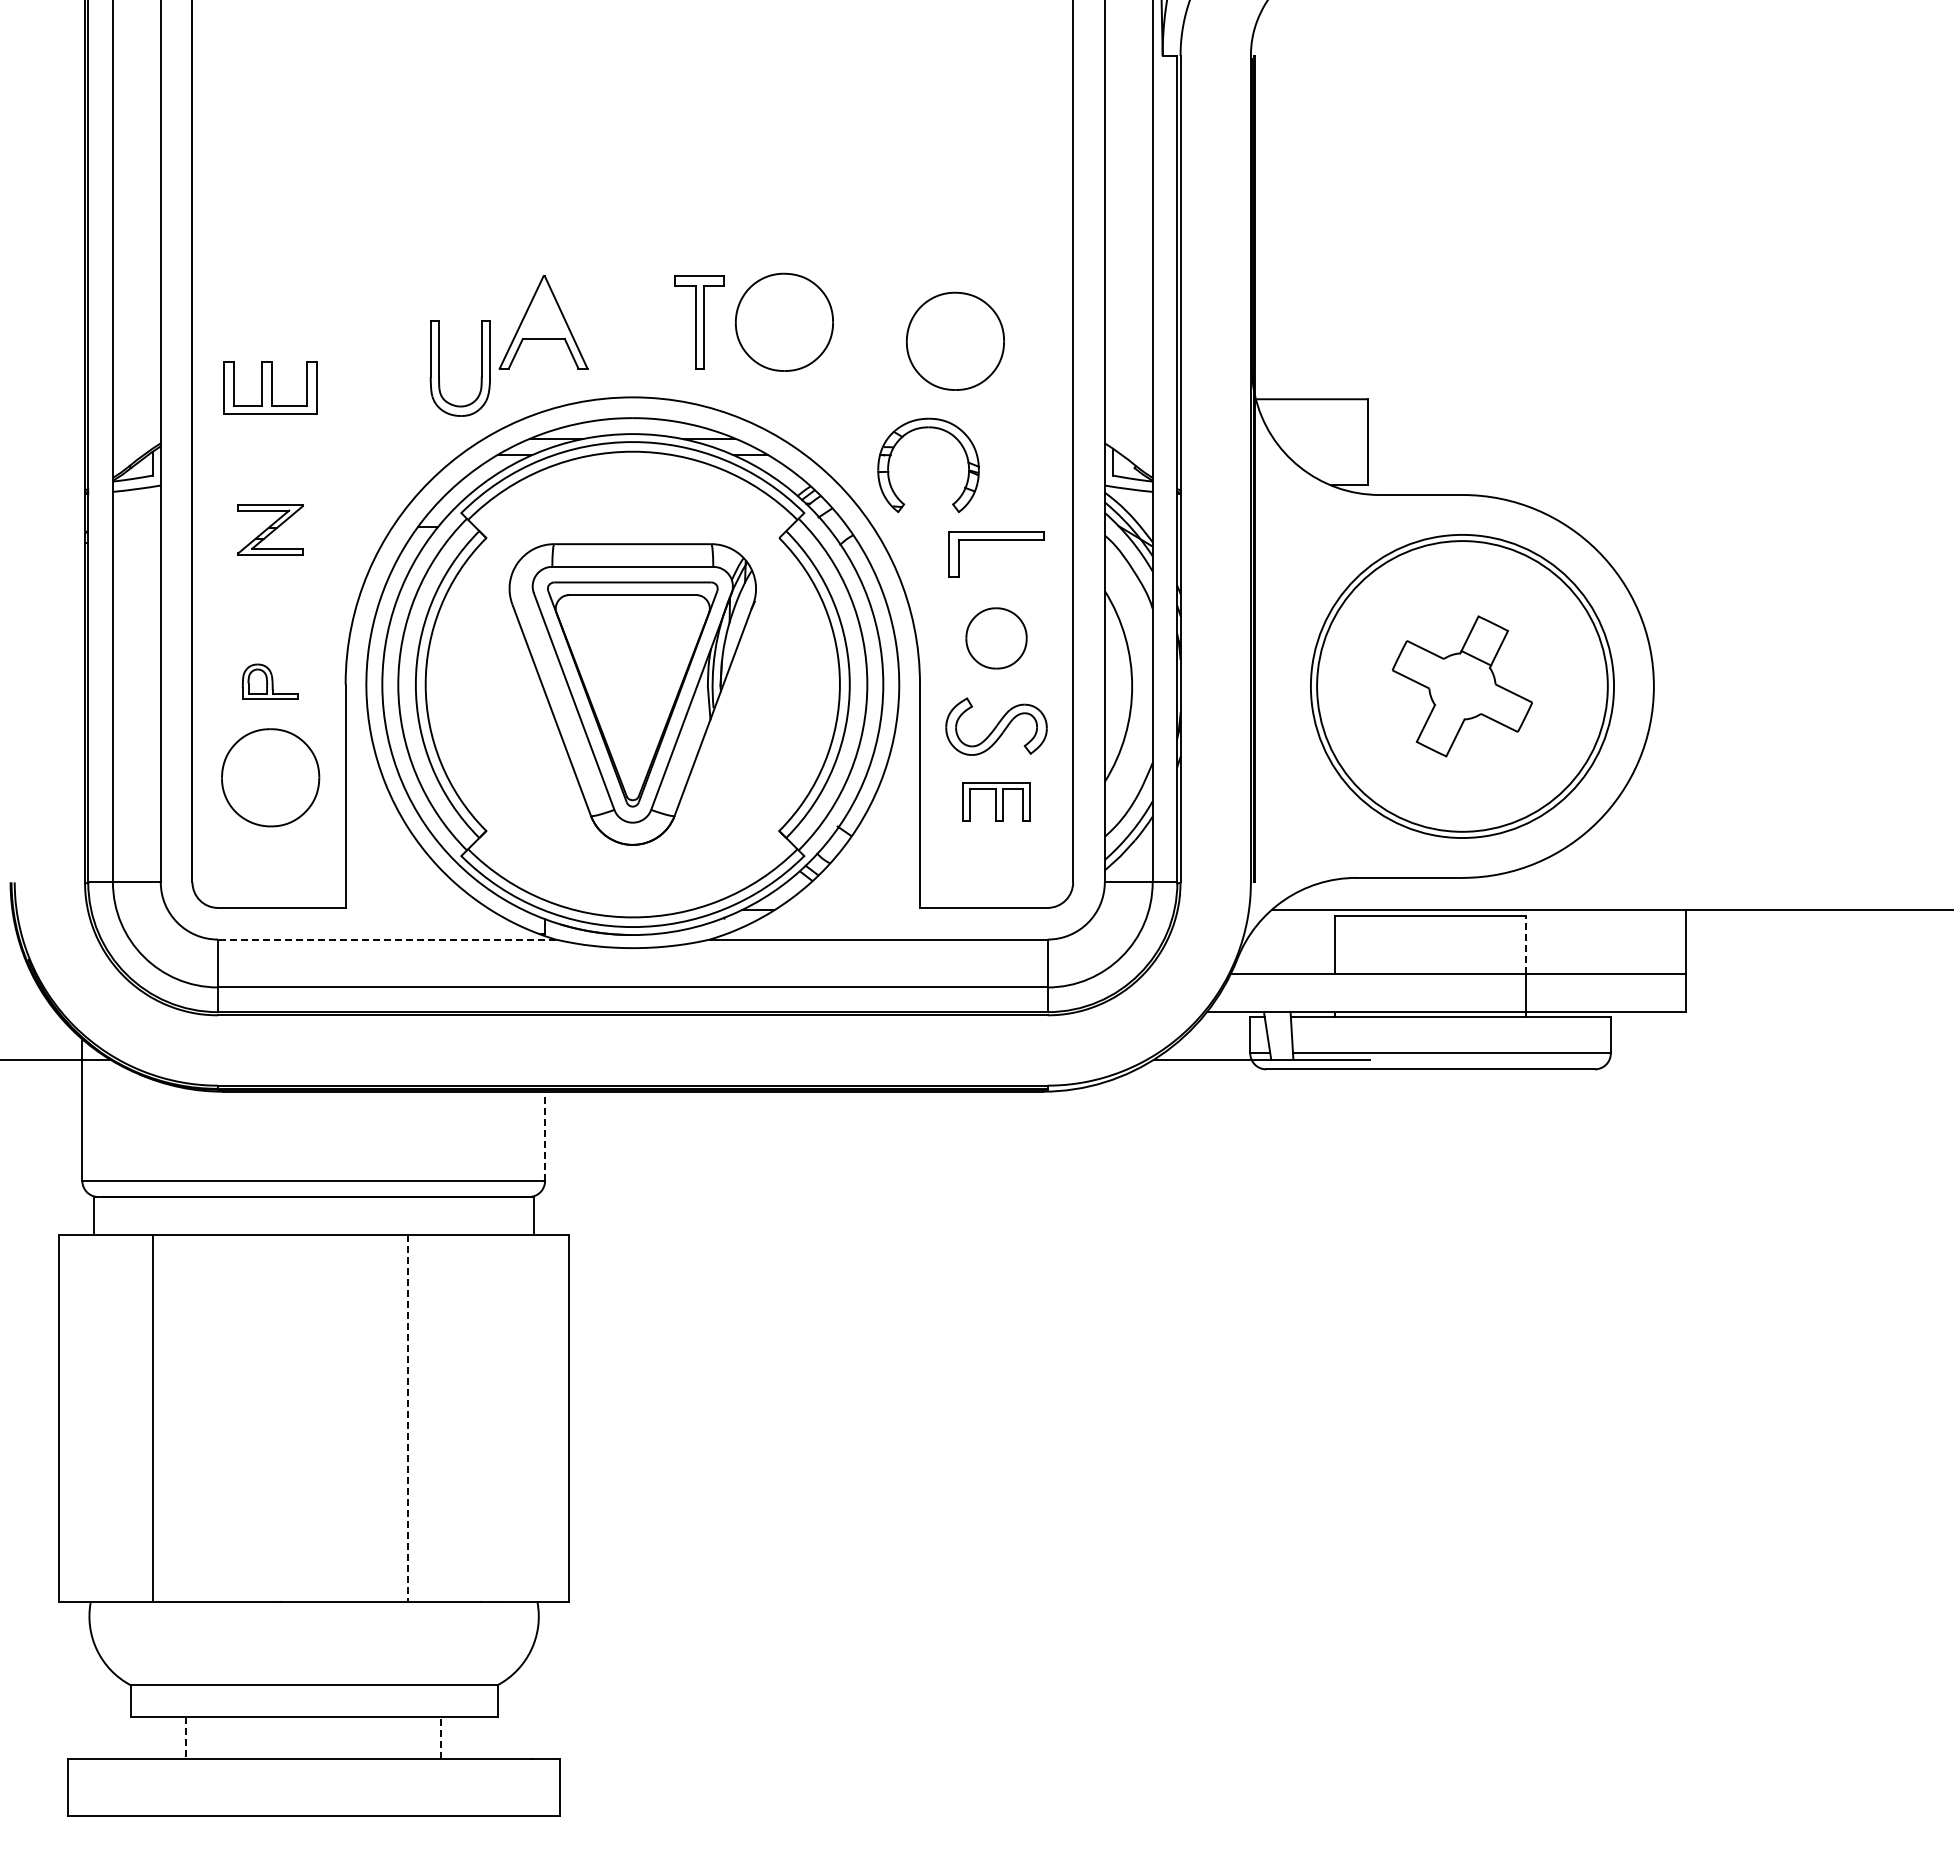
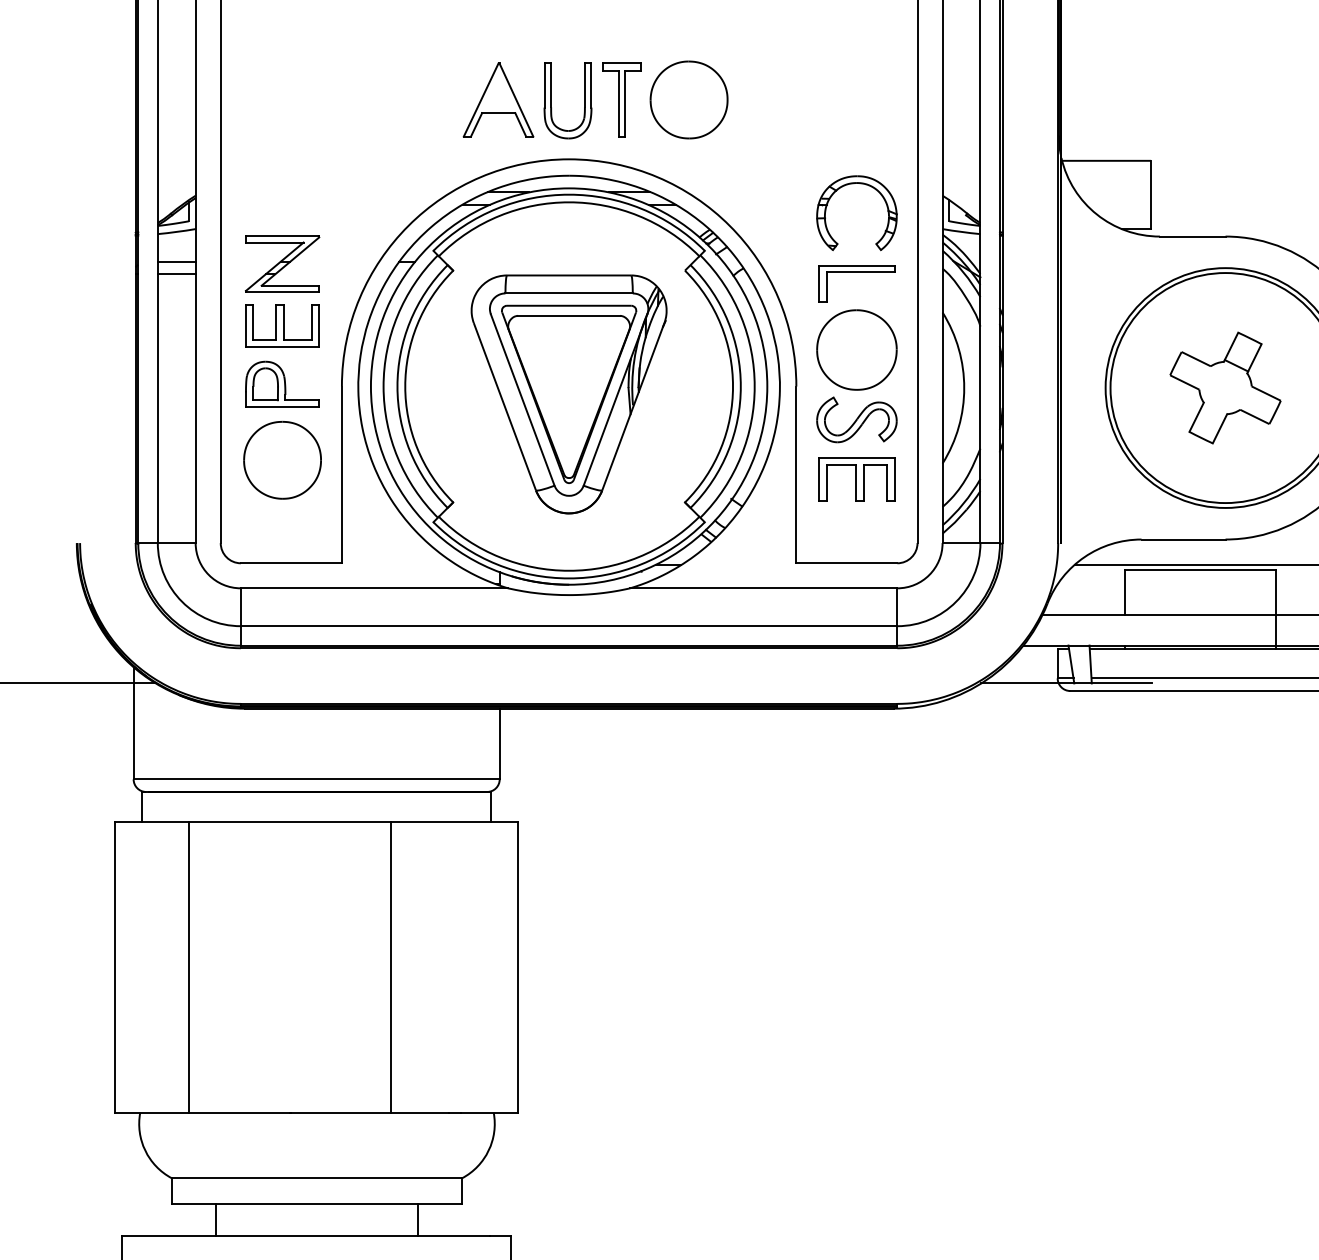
part: (954, 340) -> (823, 114), removed
part: (439, 368) -> (551, 100), moved
part: (270, 387) -> (282, 325), moved
part: (928, 428) -> (856, 183), moved
line: (136, 526) -> (176, 261), added
part: (270, 529) -> (282, 263), size x1.43
line: (136, 542) -> (176, 274), added
part: (996, 638) -> (856, 350), size x1.67
part: (270, 681) -> (282, 384), size x1.67
part: (996, 801) -> (856, 479), size x1.43
line: (386, 939) -> (374, 588), dashed -> solid
line: (1526, 944) -> (1276, 592), dashed -> solid
line: (545, 1136) -> (500, 744), dashed -> solid
line: (407, 1419) -> (390, 968), dashed -> solid
line: (186, 1737) -> (216, 1219), dashed -> solid
line: (441, 1737) -> (417, 1219), dashed -> solid

